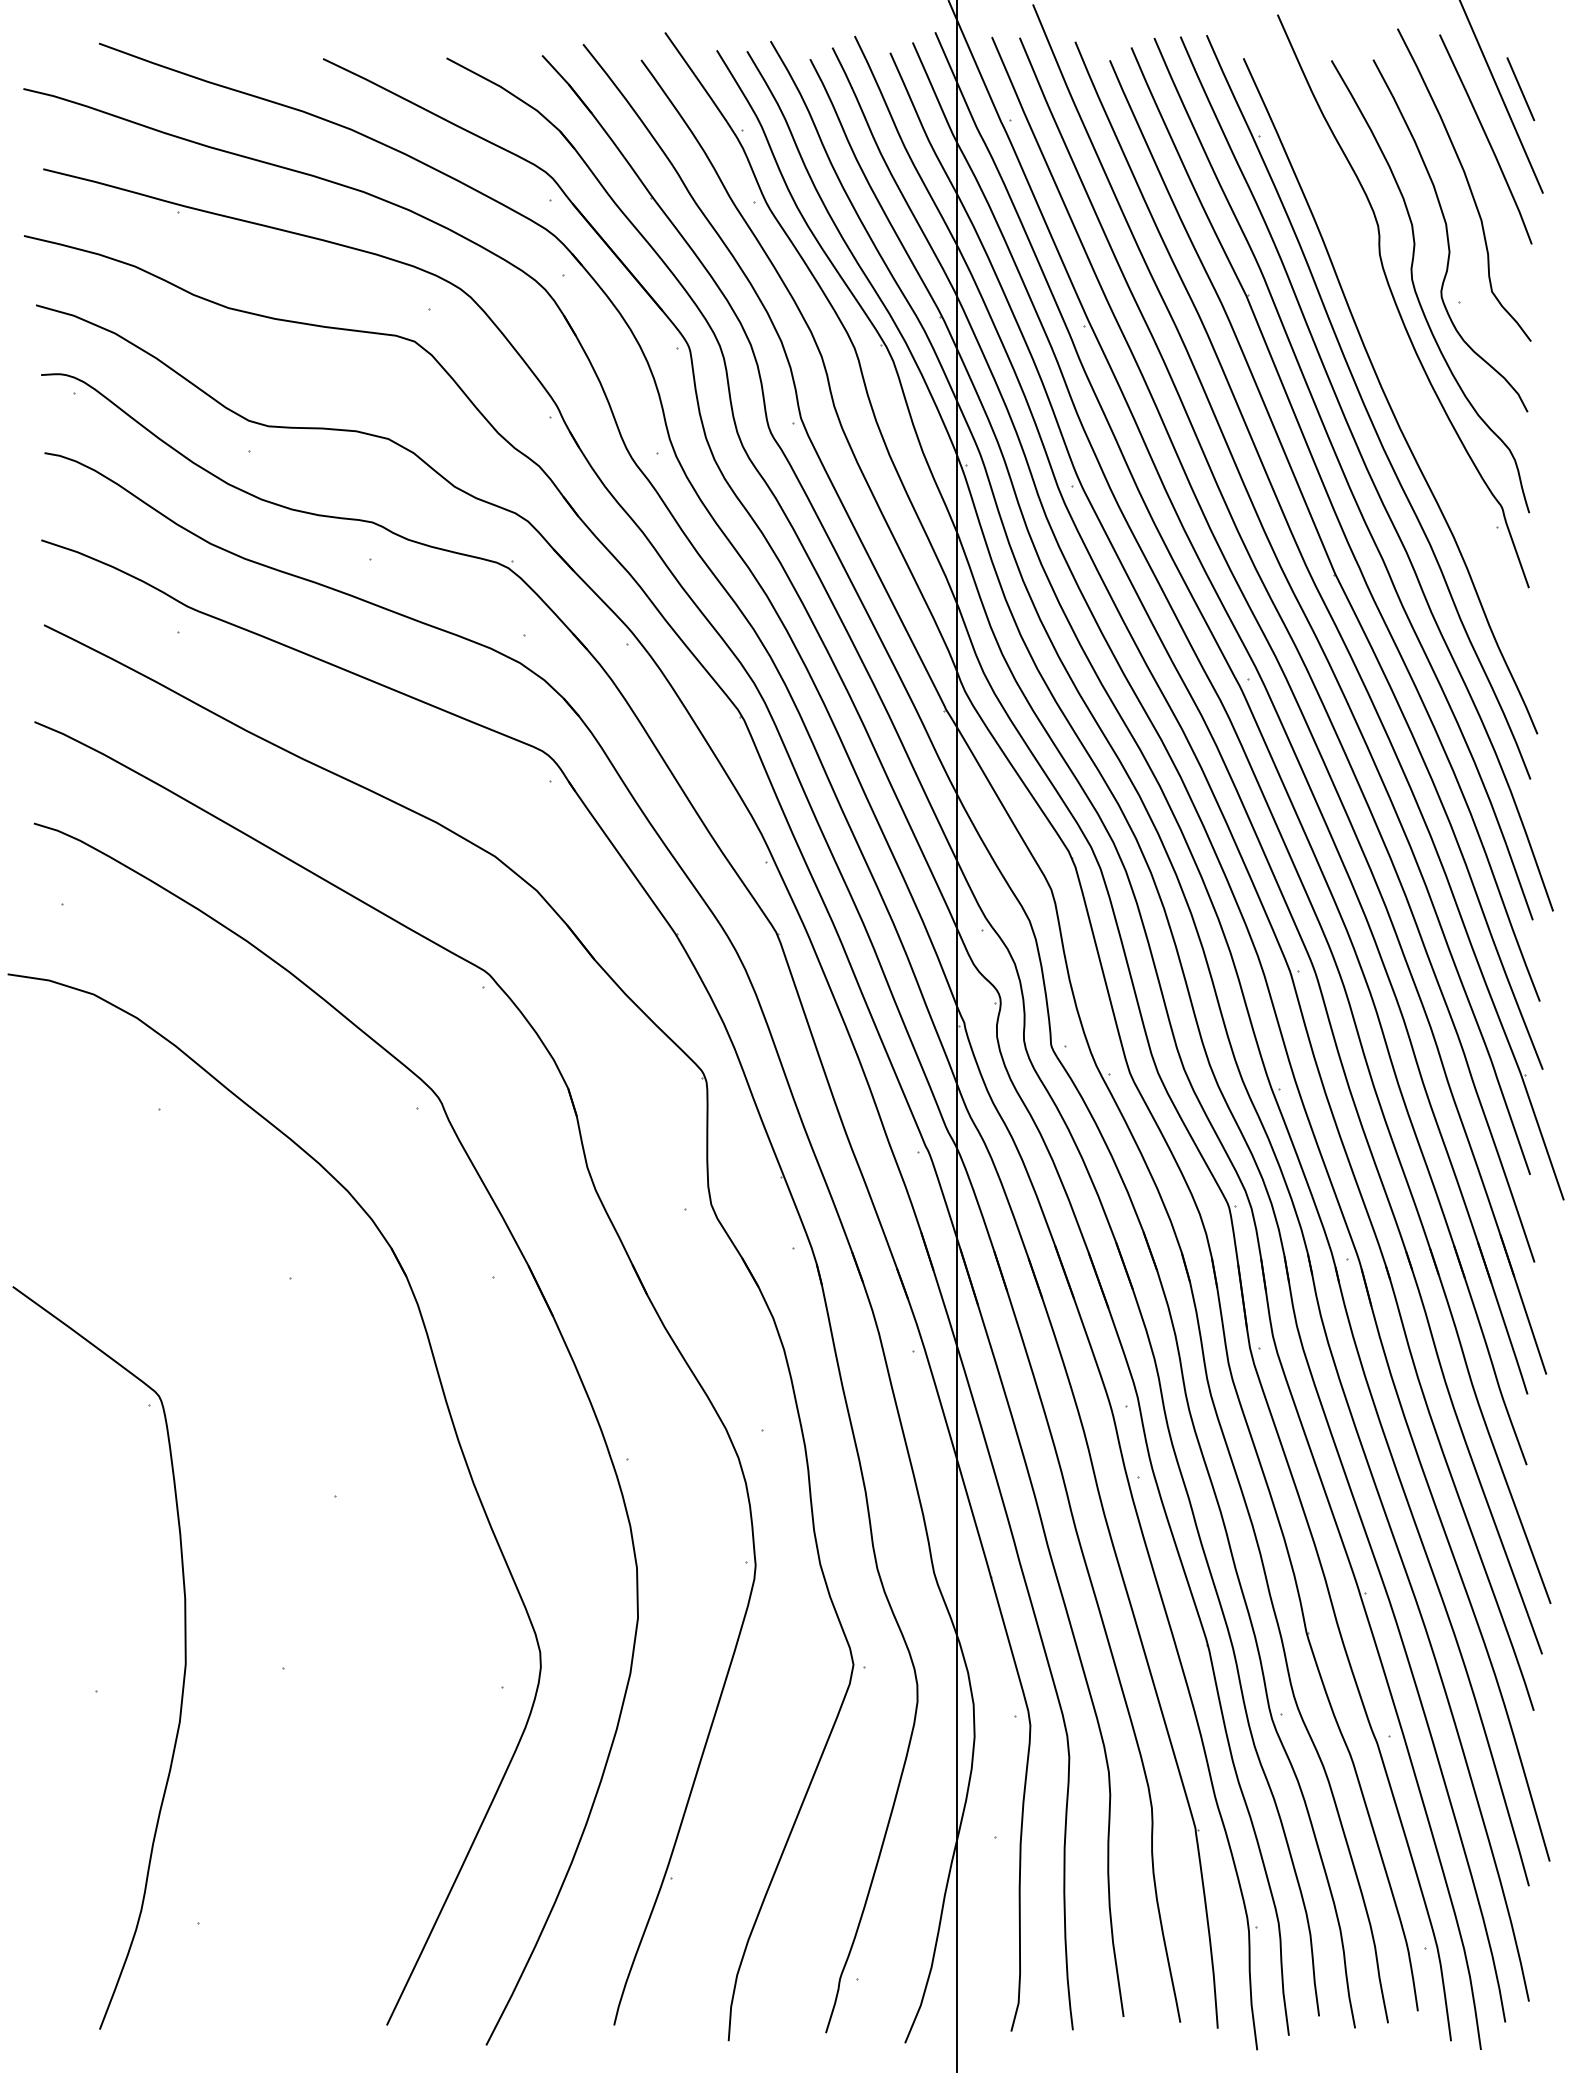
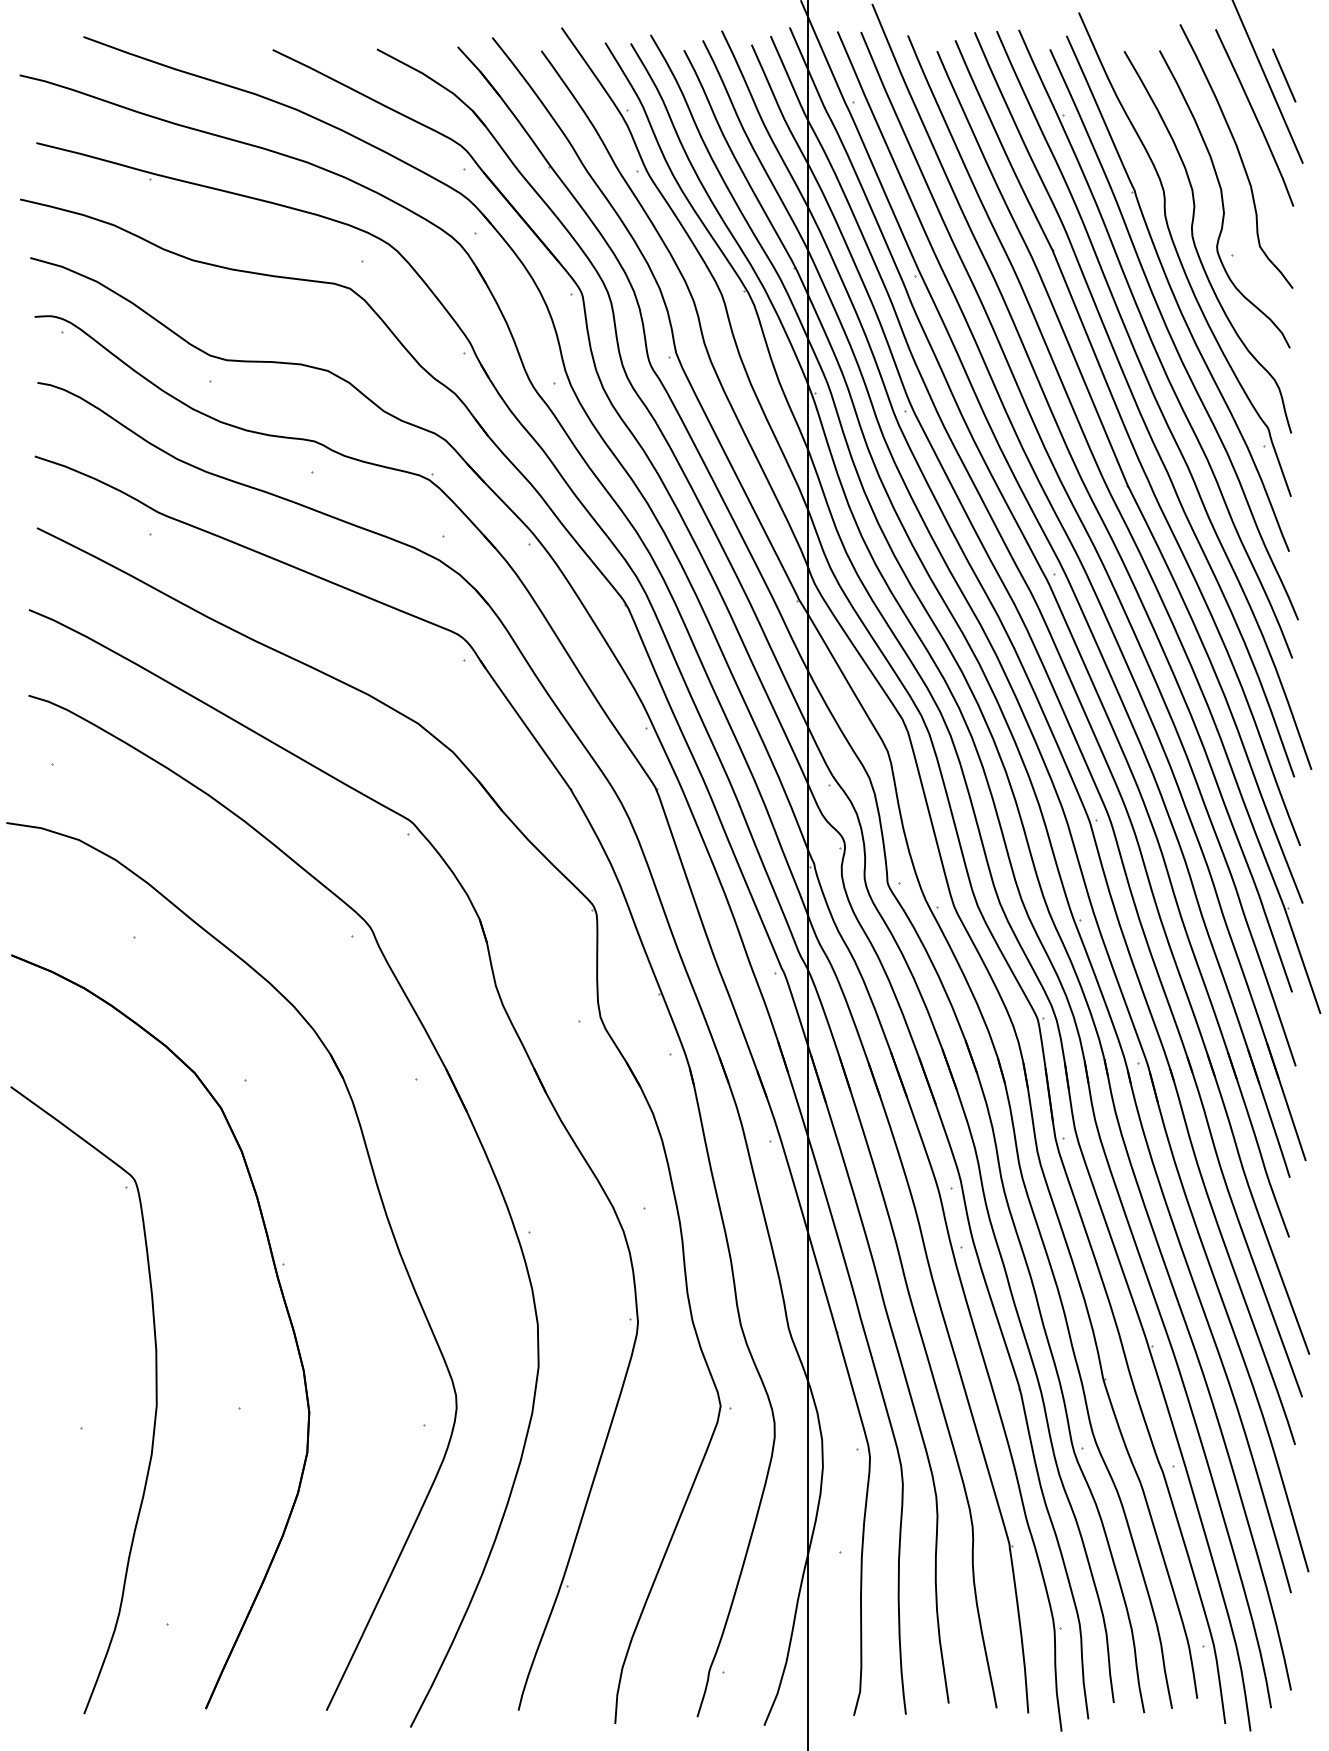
part: (1394, 347) -> (1177, 293), added
part: (333, 1532) -> (281, 1294), added

